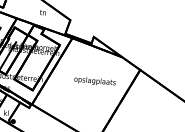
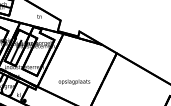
text: (95, 80) -> (74, 81), moved

